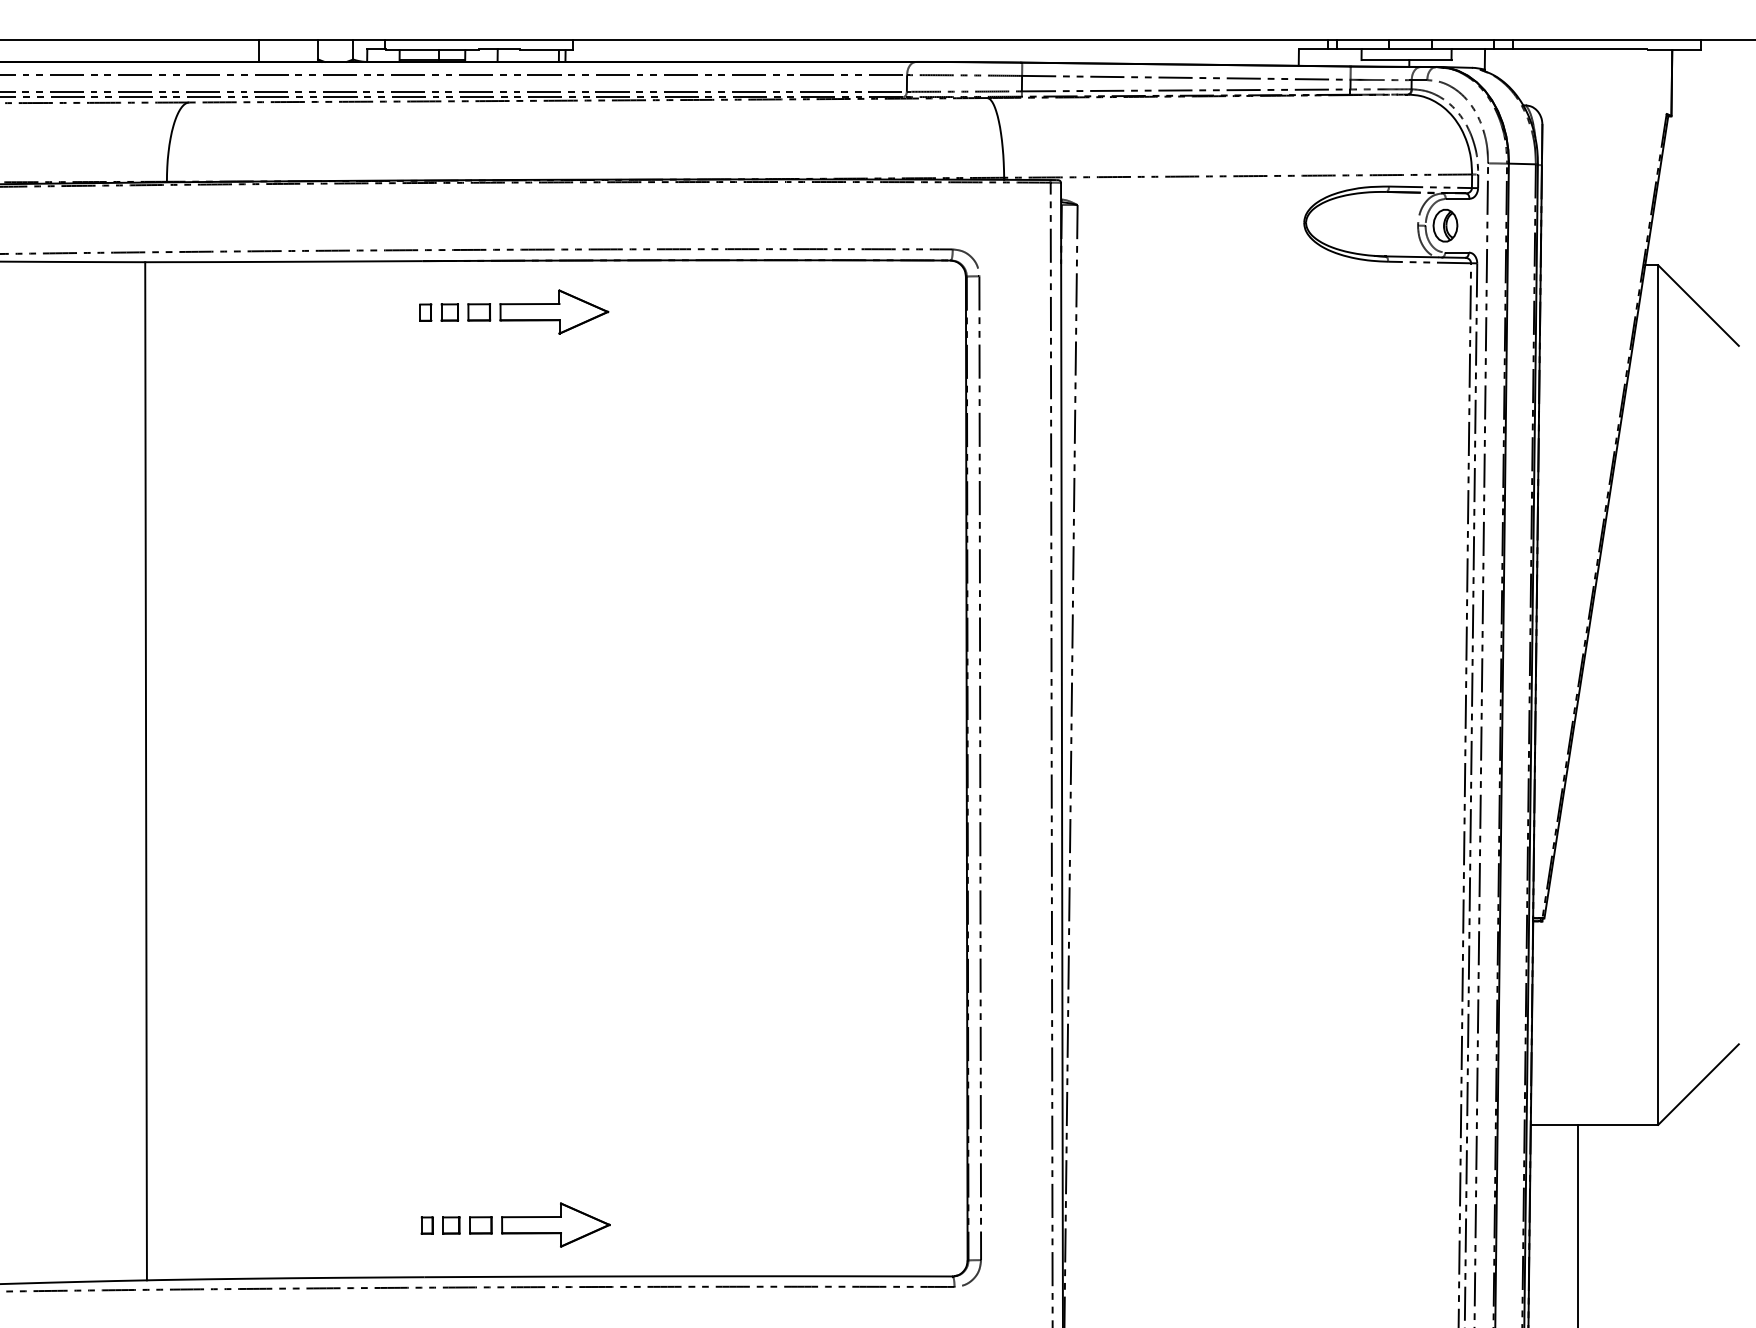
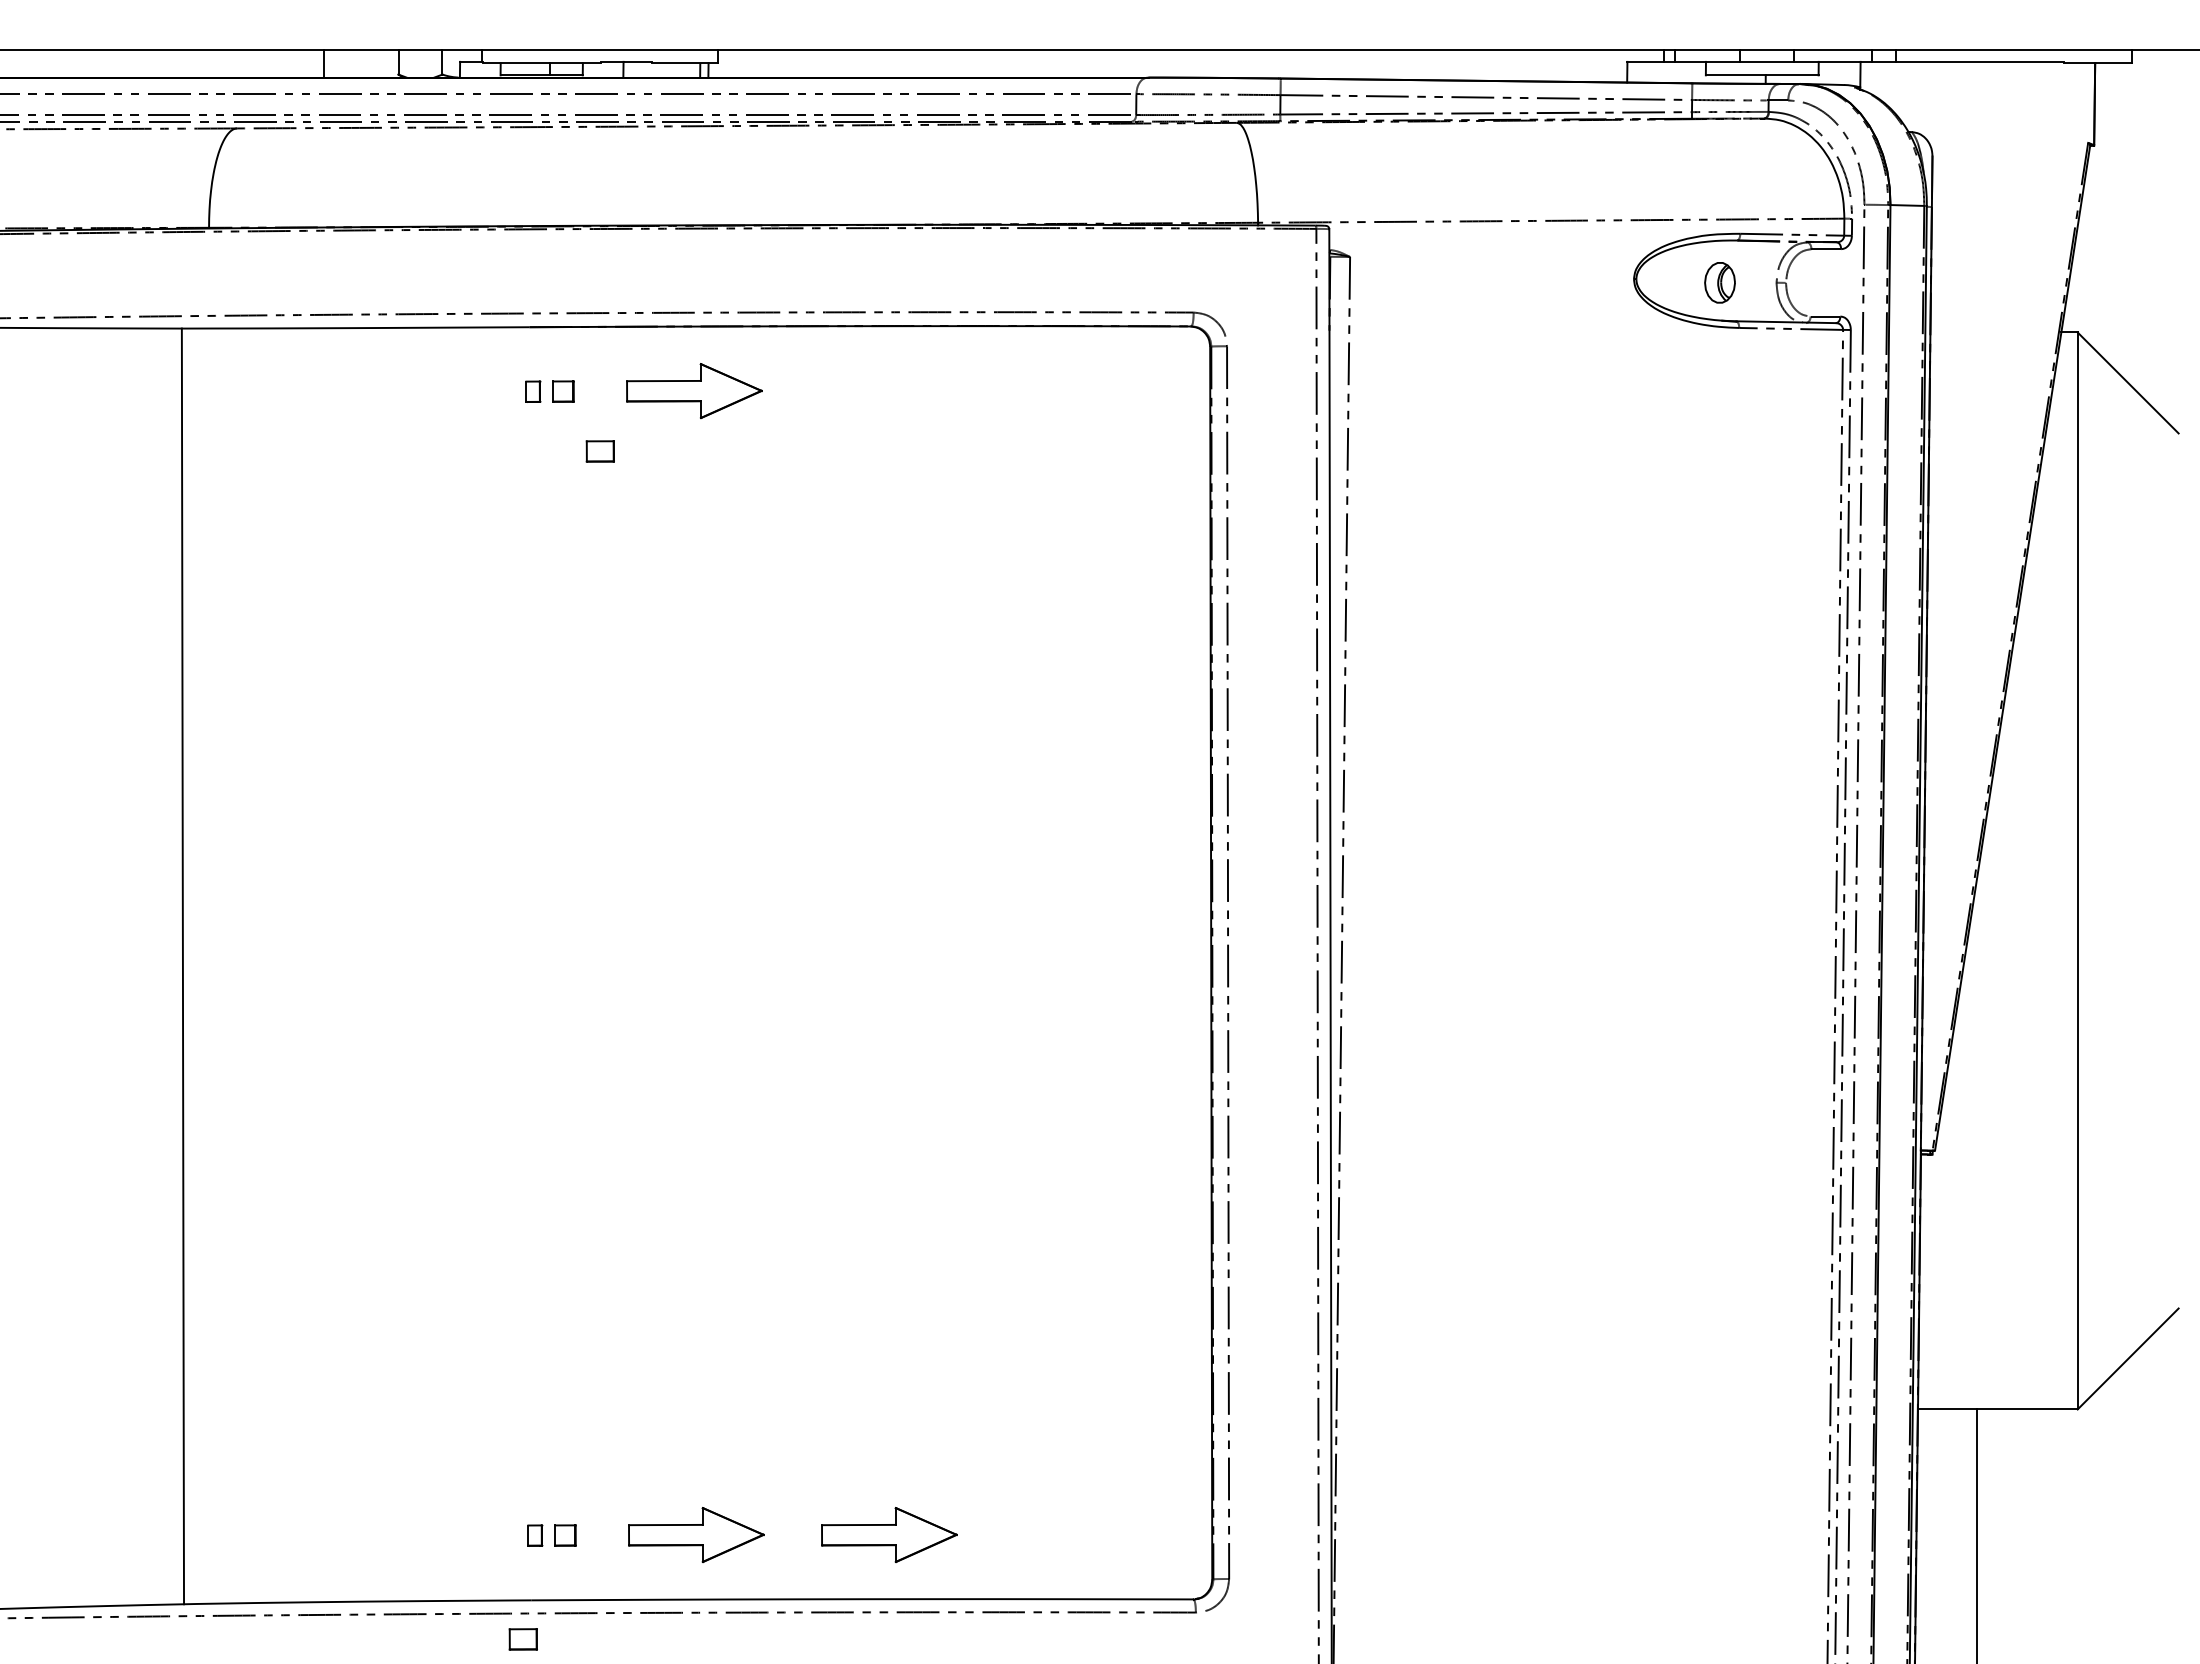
part: (1445, 225) -> (1719, 282), moved
part: (478, 312) -> (599, 451), moved
part: (709, 1224) -> (889, 1534), added
part: (480, 1225) -> (522, 1639), moved

